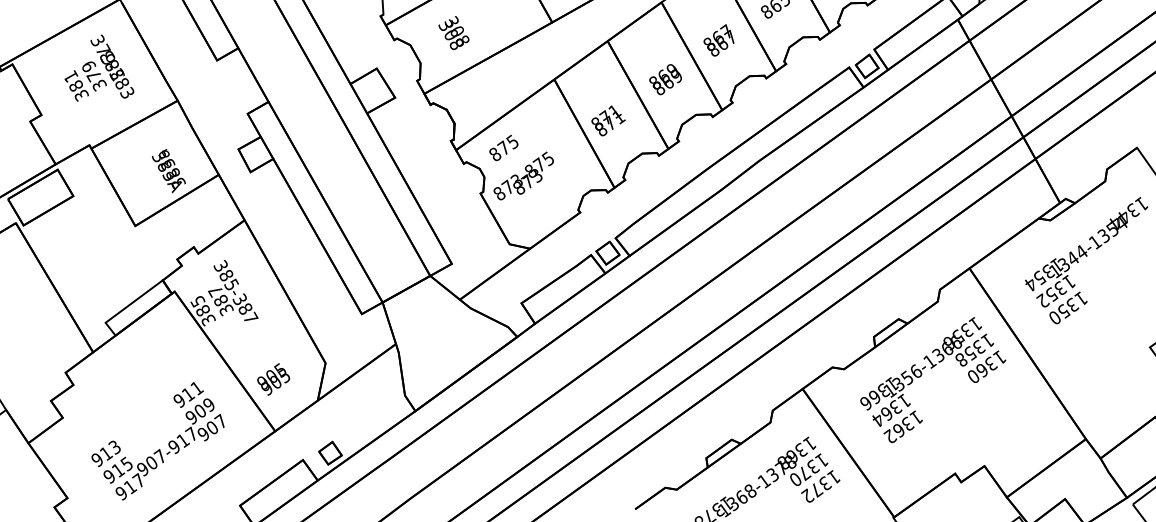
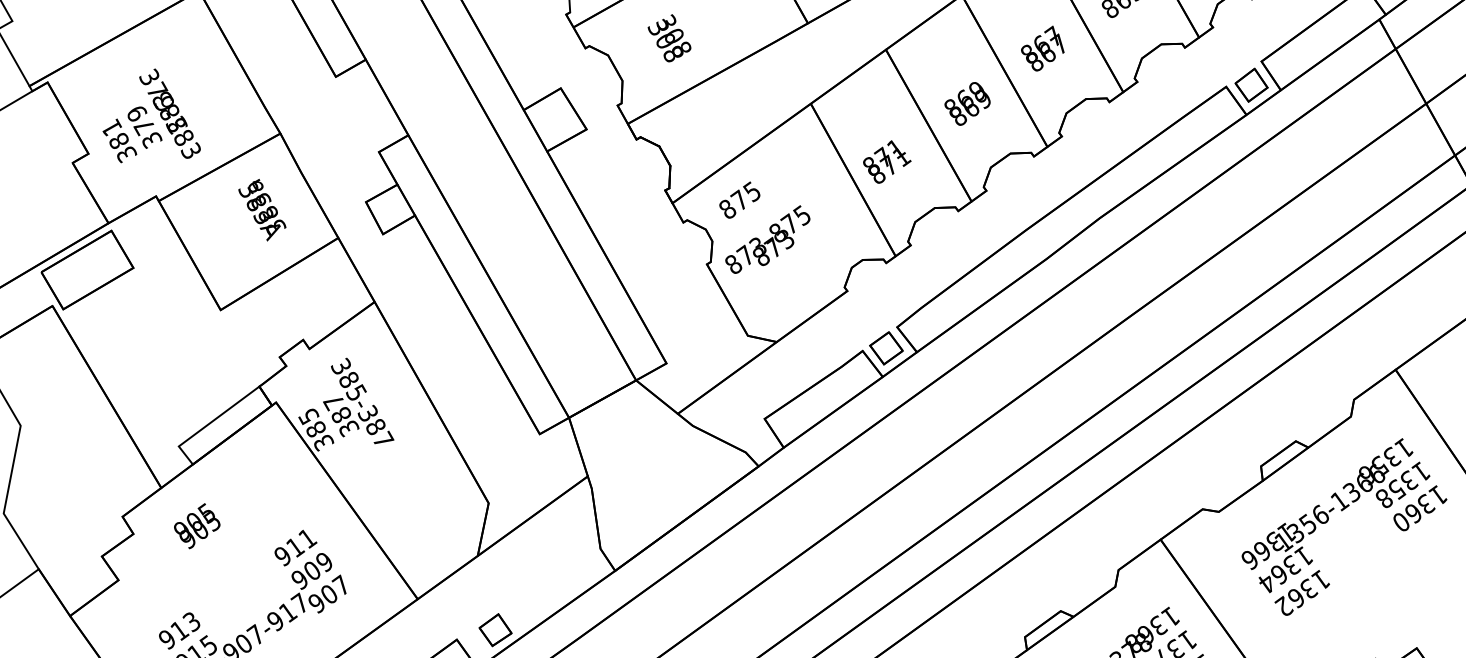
text: (99, 67) -> (151, 114), moved
text: (168, 171) -> (261, 210), moved
text: (273, 379) -> (196, 526), moved

